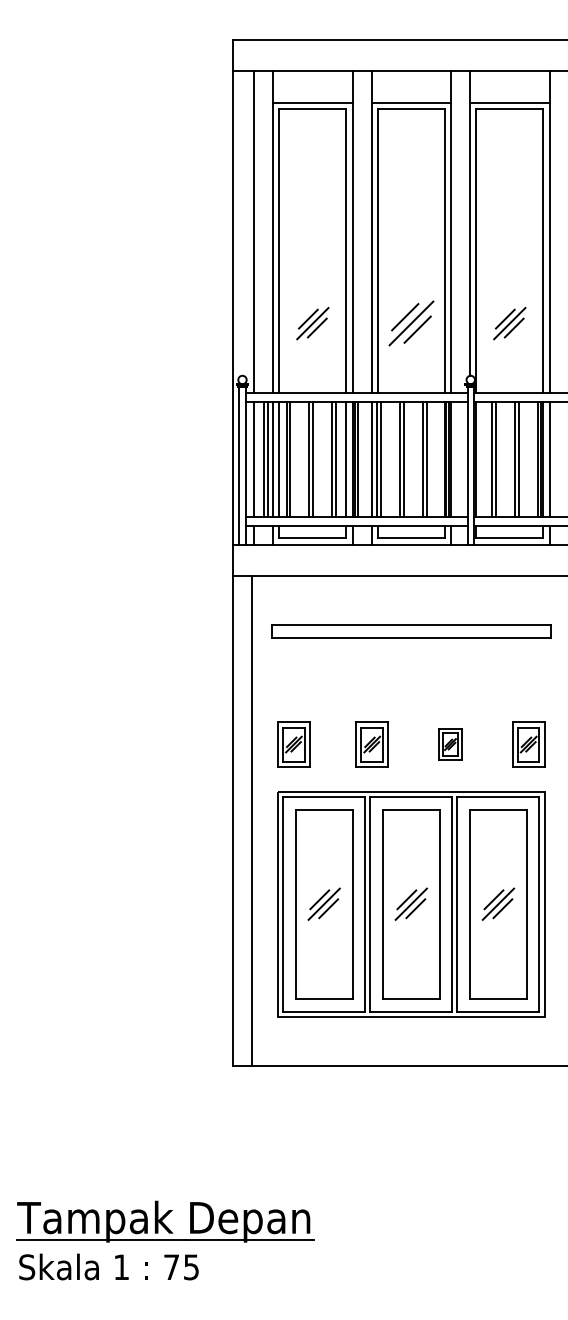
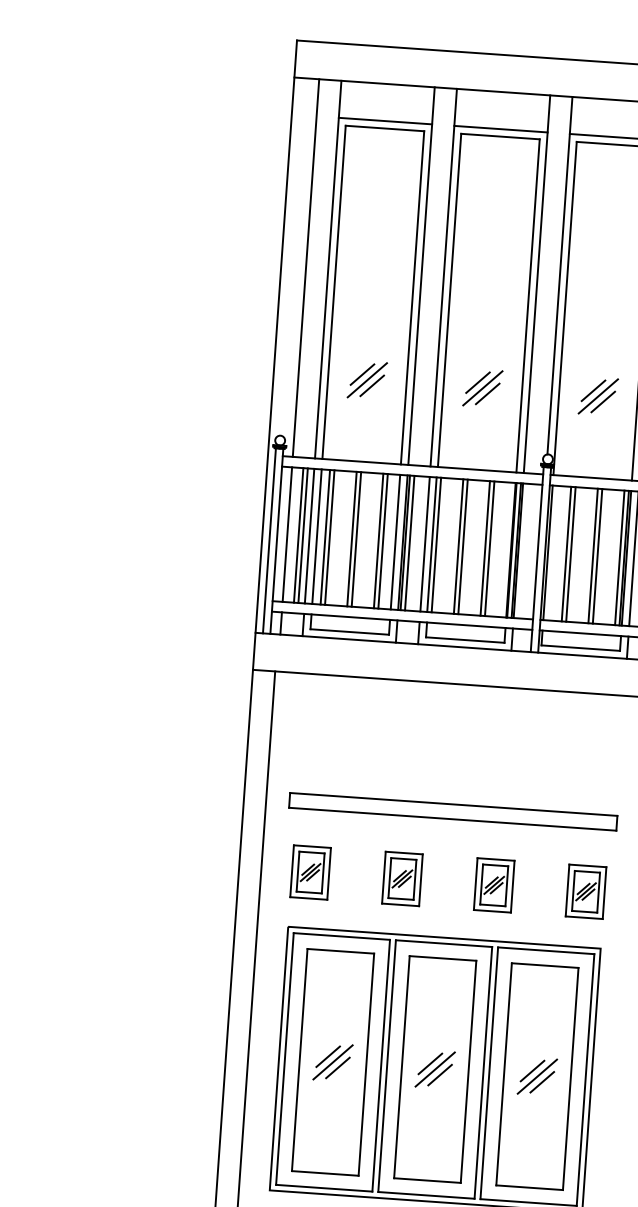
part: (410, 323) -> (481, 388), size x0.71
part: (411, 631) -> (453, 811), moved
part: (450, 744) -> (494, 885), size x1.43

